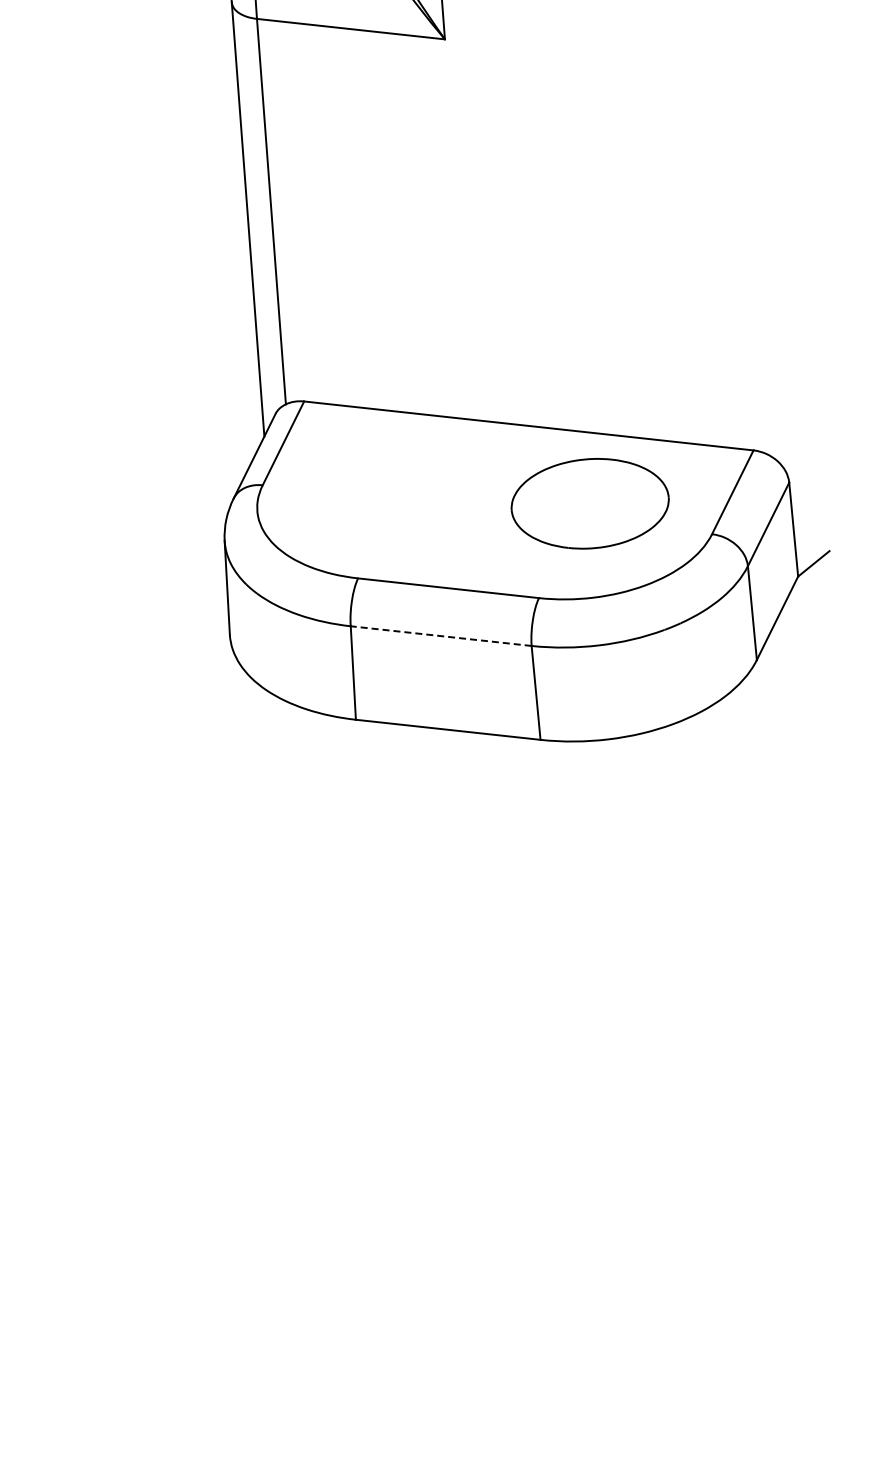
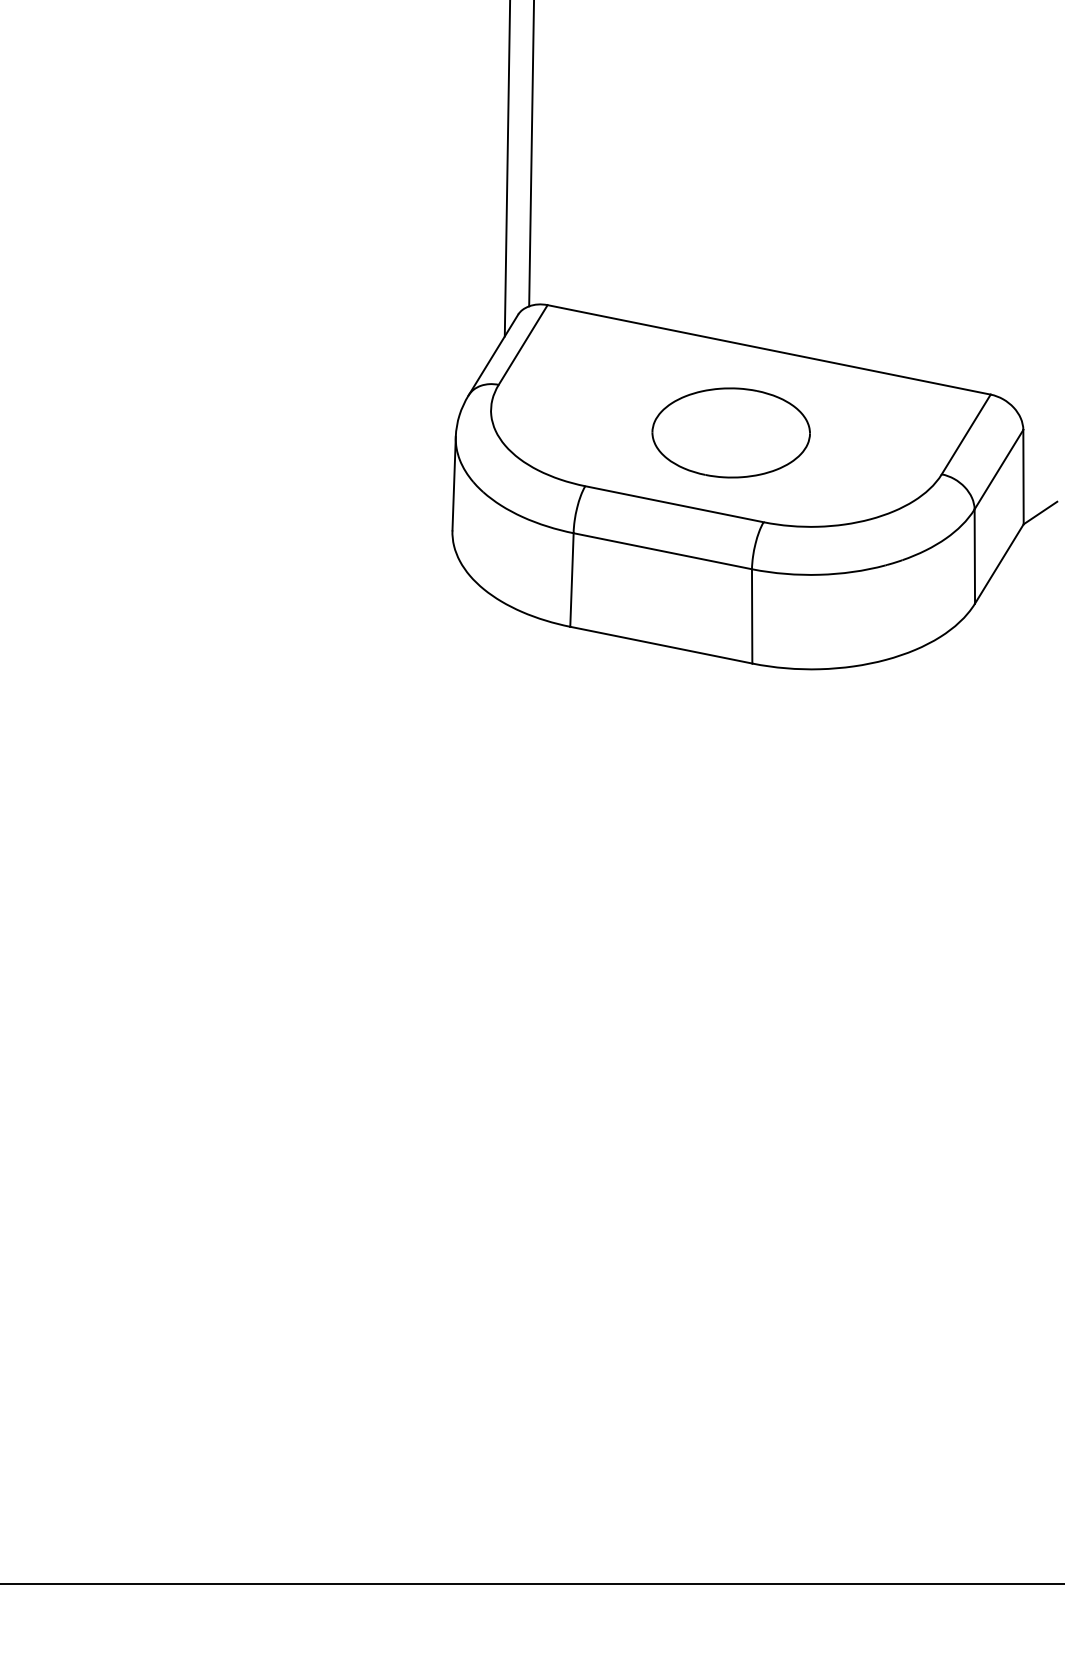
part: (589, 503) -> (730, 432), moved
line: (440, 636) -> (662, 551), dashed -> solid

